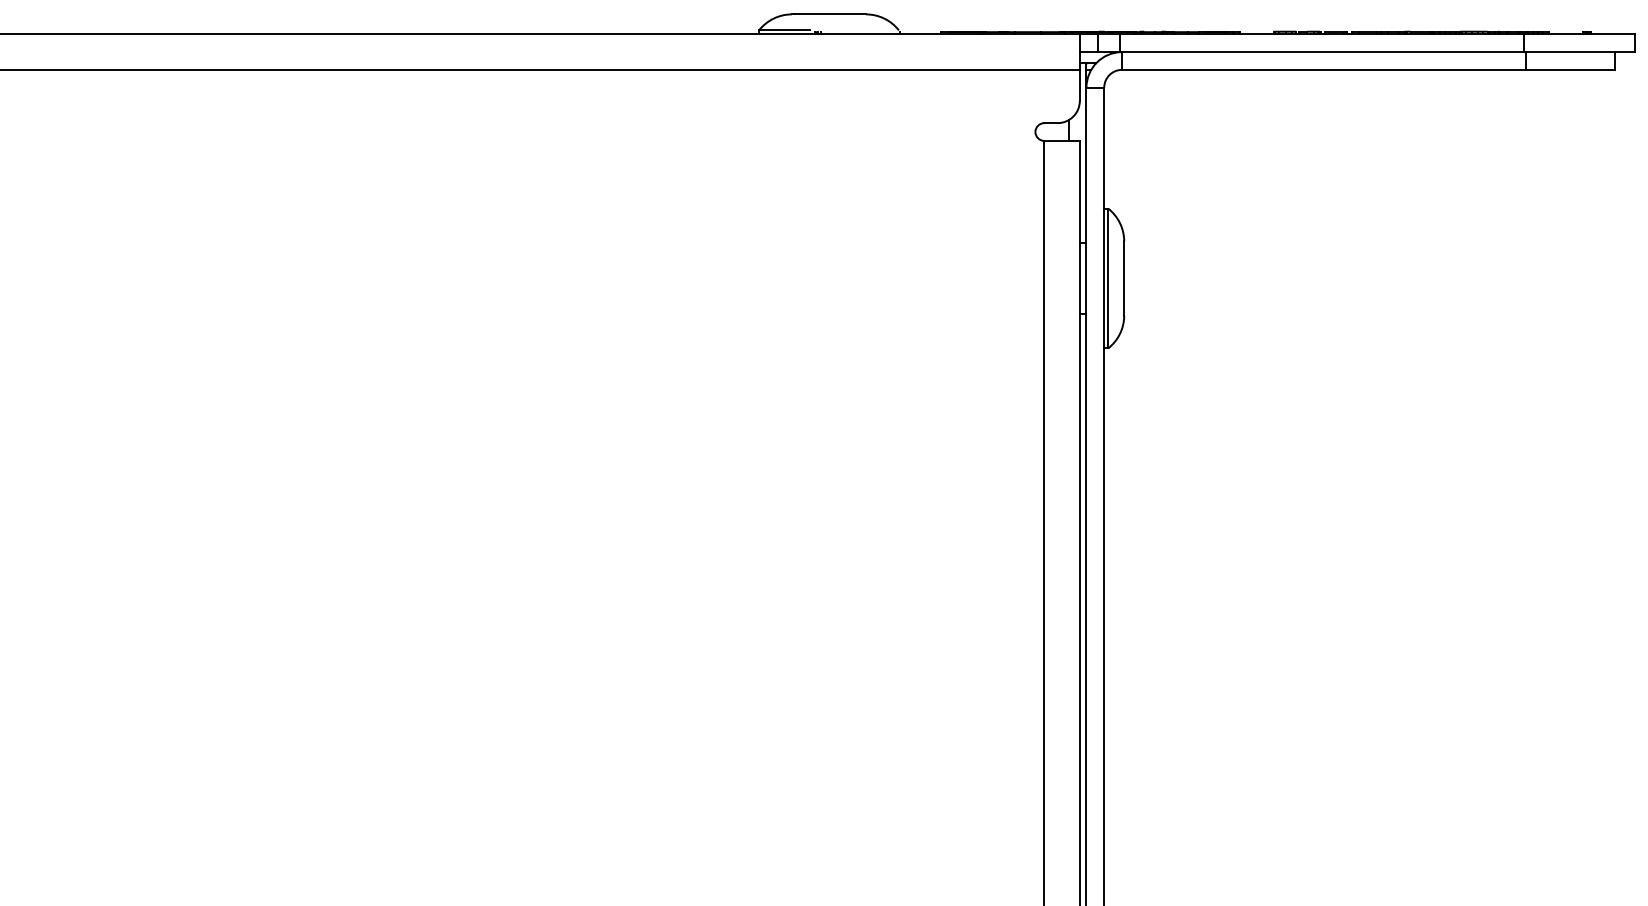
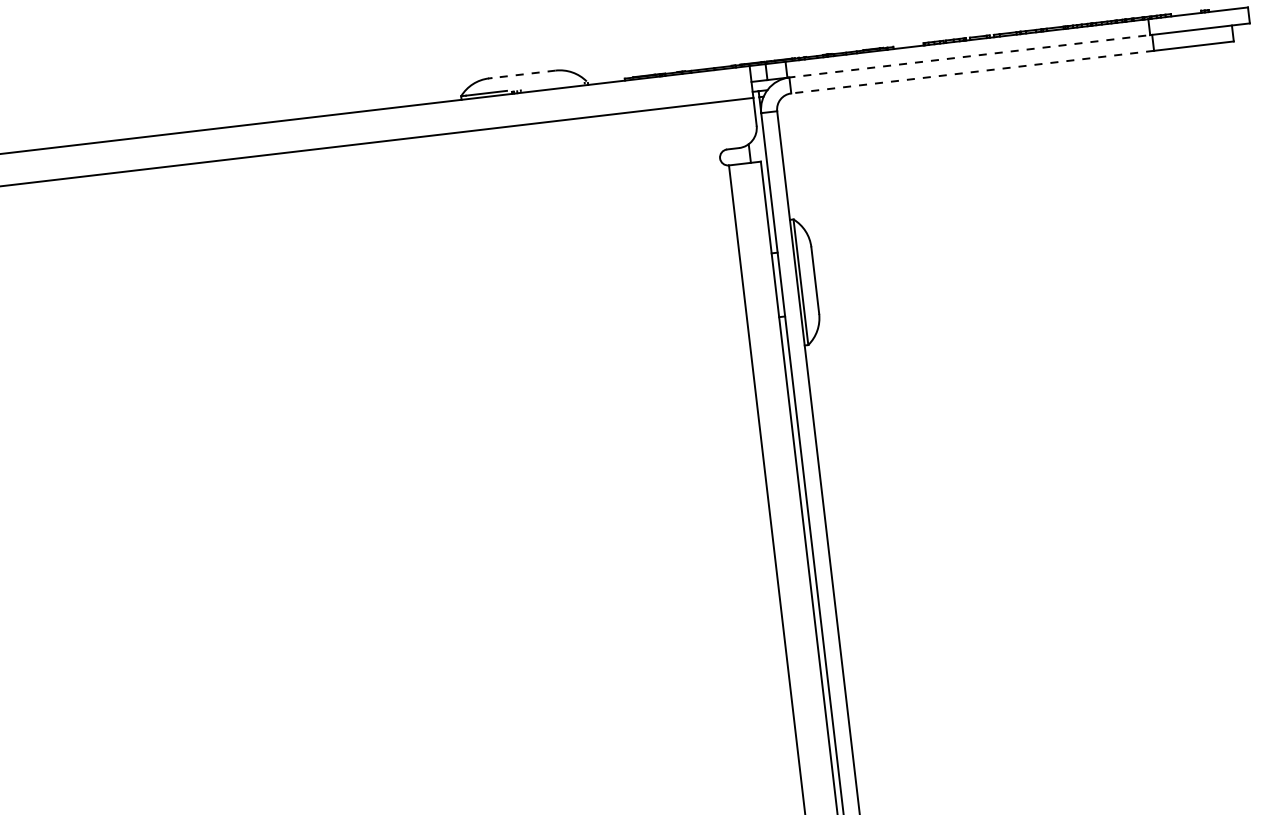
line: (830, 14) -> (523, 74), solid -> dashed
line: (1321, 52) -> (968, 56), solid -> dashed
line: (1323, 69) -> (972, 71), solid -> dashed

